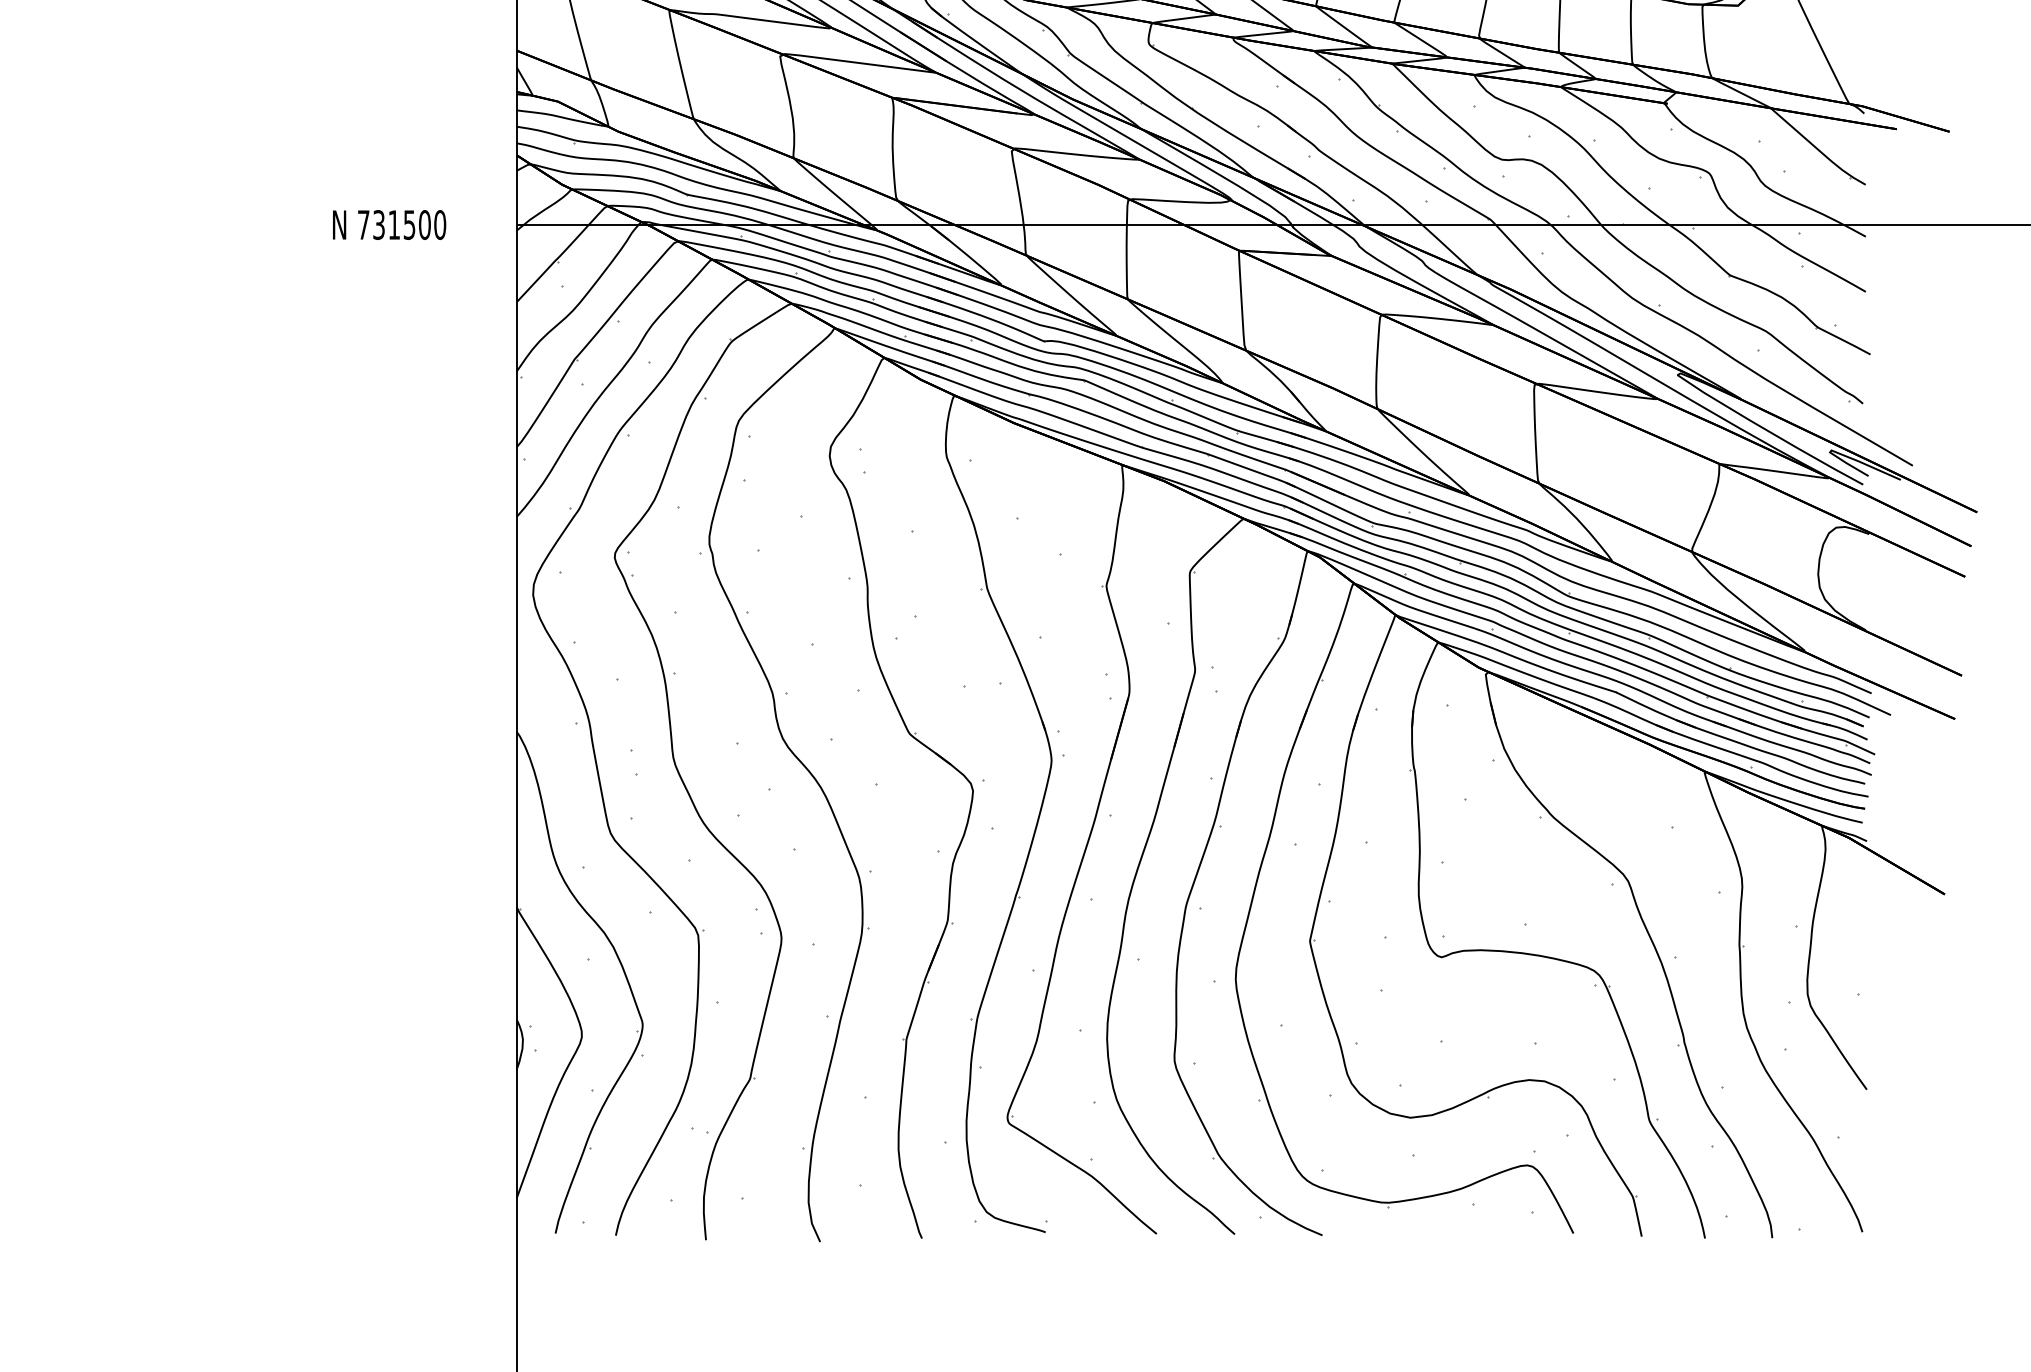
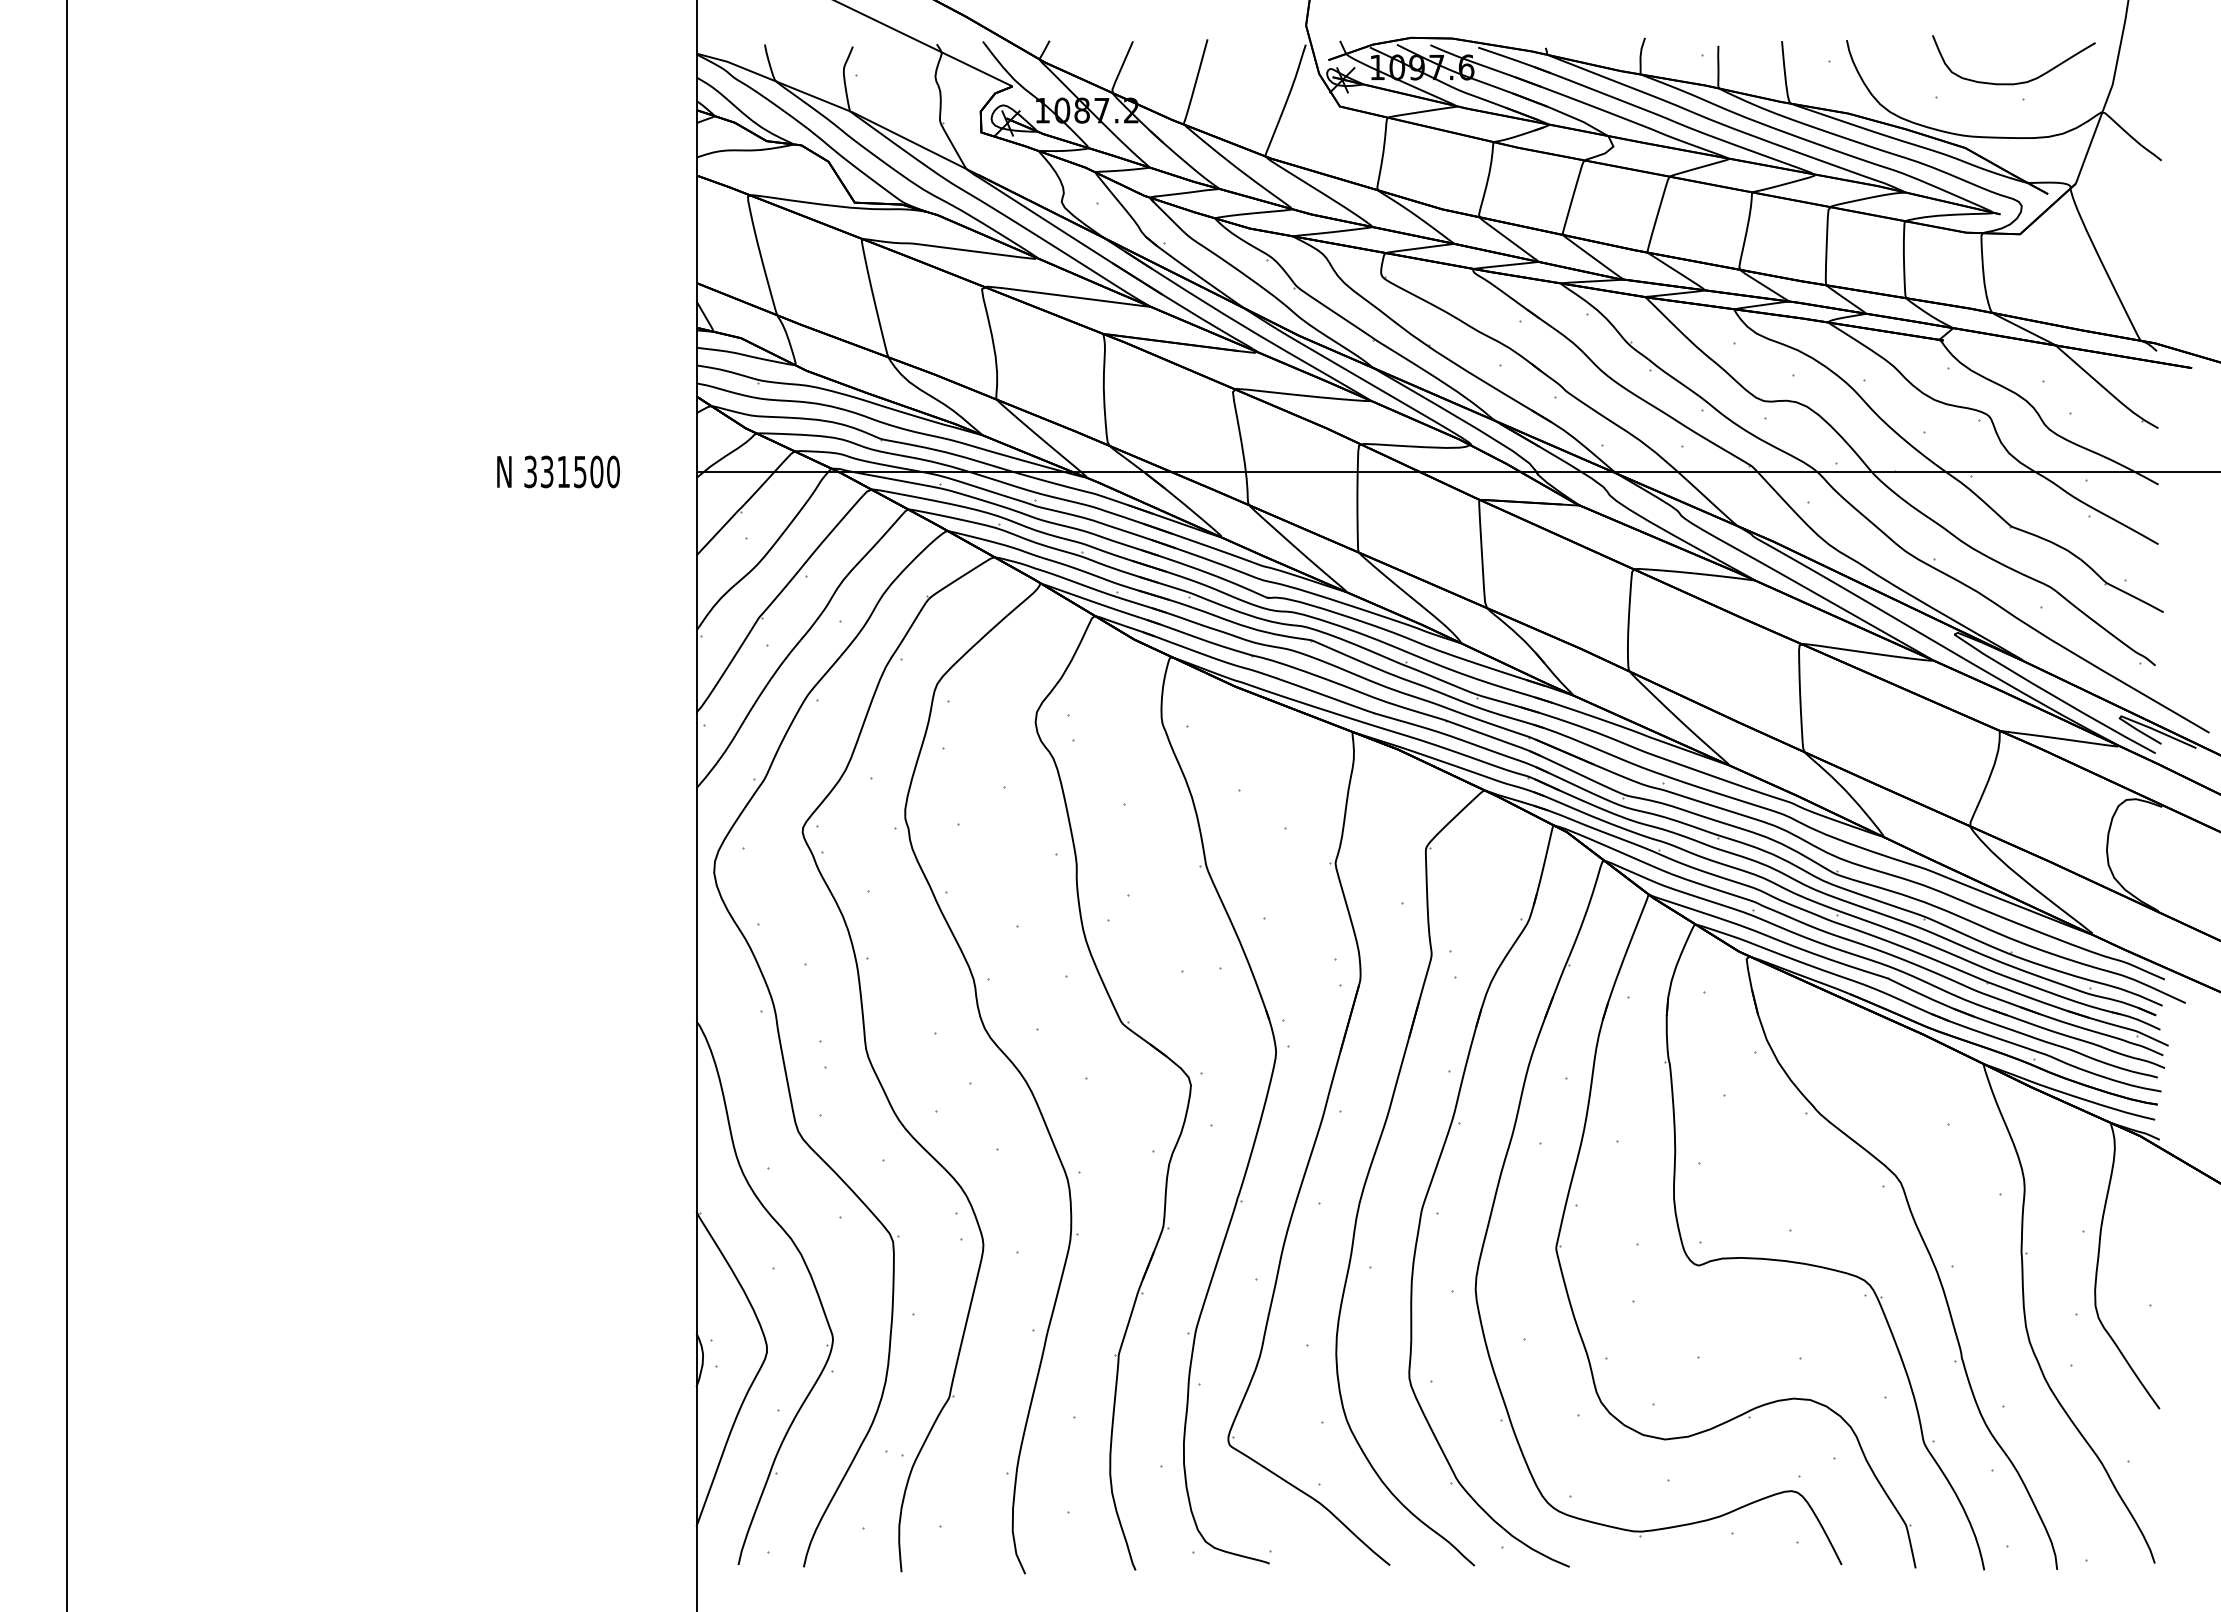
text: (363, 224) -> (530, 471), 731500 -> 331500

